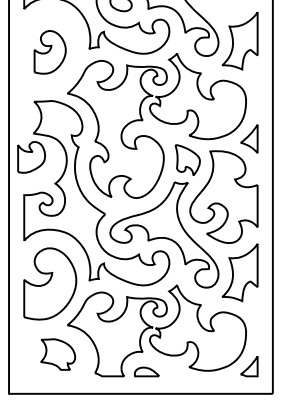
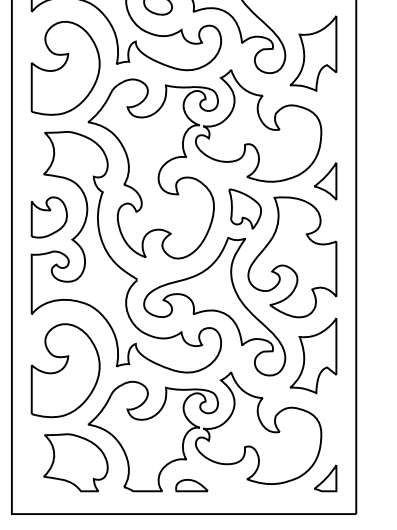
part: (50, 52) -> (65, 68), size x1.67
part: (30, 157) -> (48, 217), moved
part: (57, 354) -> (75, 462), size x1.43

